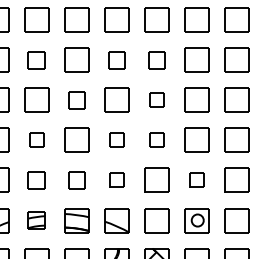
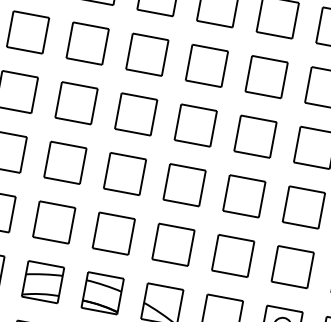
part: (36, 59) -> (87, 42), size x1.43
part: (116, 59) -> (206, 64), size x1.43
part: (156, 59) -> (266, 75), size x1.43
part: (76, 99) -> (135, 112), size x1.43
part: (156, 99) -> (254, 135), size x1.67
part: (36, 139) -> (65, 161), size x1.67
part: (116, 139) -> (184, 183), size x1.67
part: (156, 139) -> (243, 194), size x1.67
part: (36, 179) -> (53, 220), size x1.43
part: (76, 179) -> (113, 232), size x1.43
part: (116, 179) -> (173, 243), size x1.67
part: (196, 179) -> (292, 265), size x1.67
part: (36, 220) -> (42, 281), size x1.43

